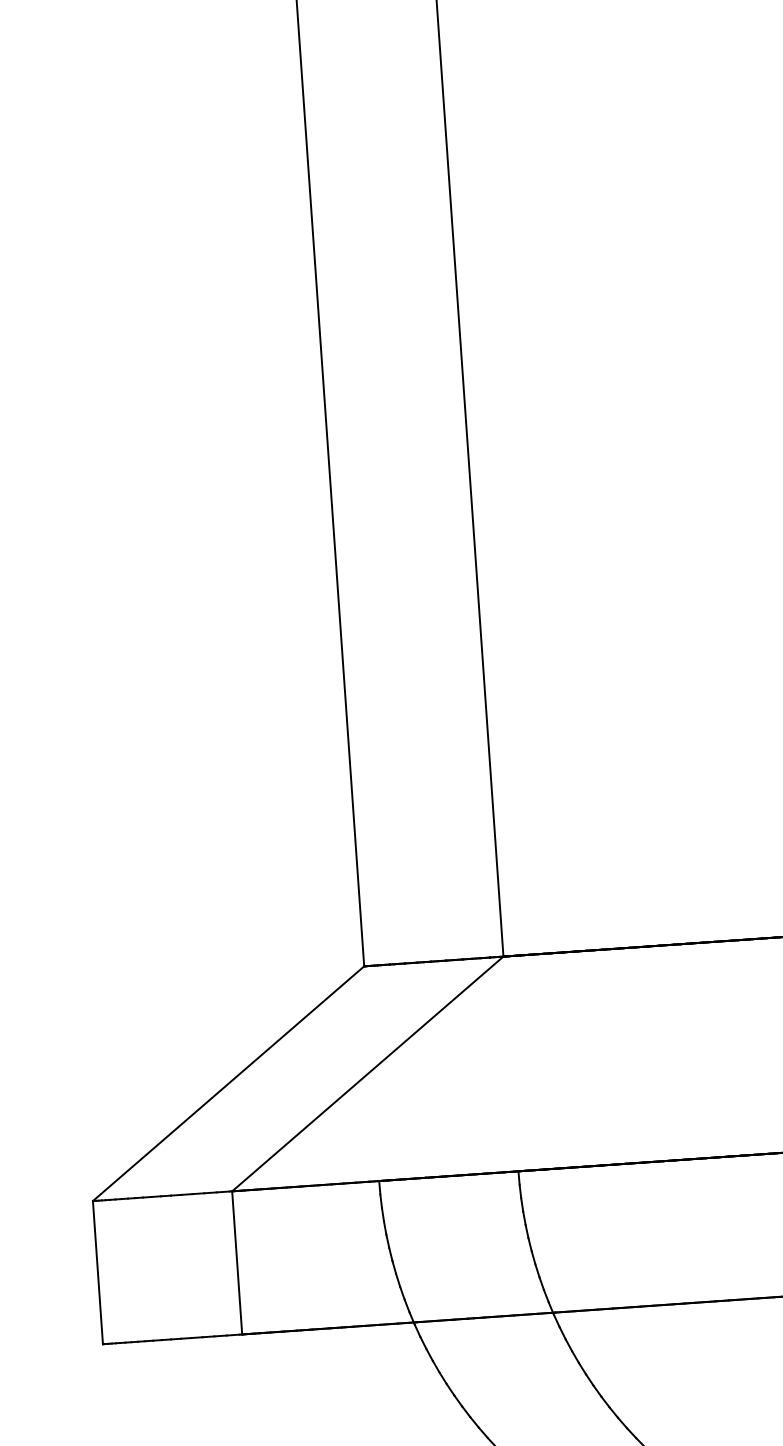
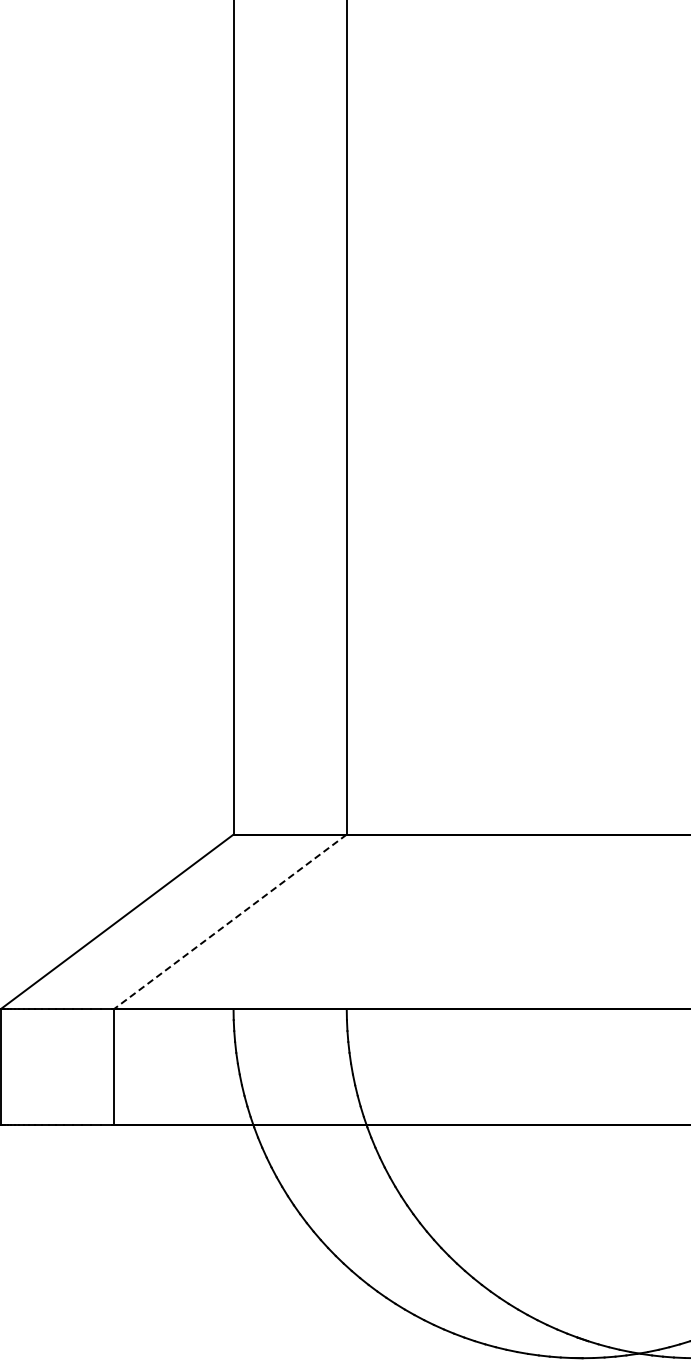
line: (368, 1074) -> (230, 922), solid -> dashed

